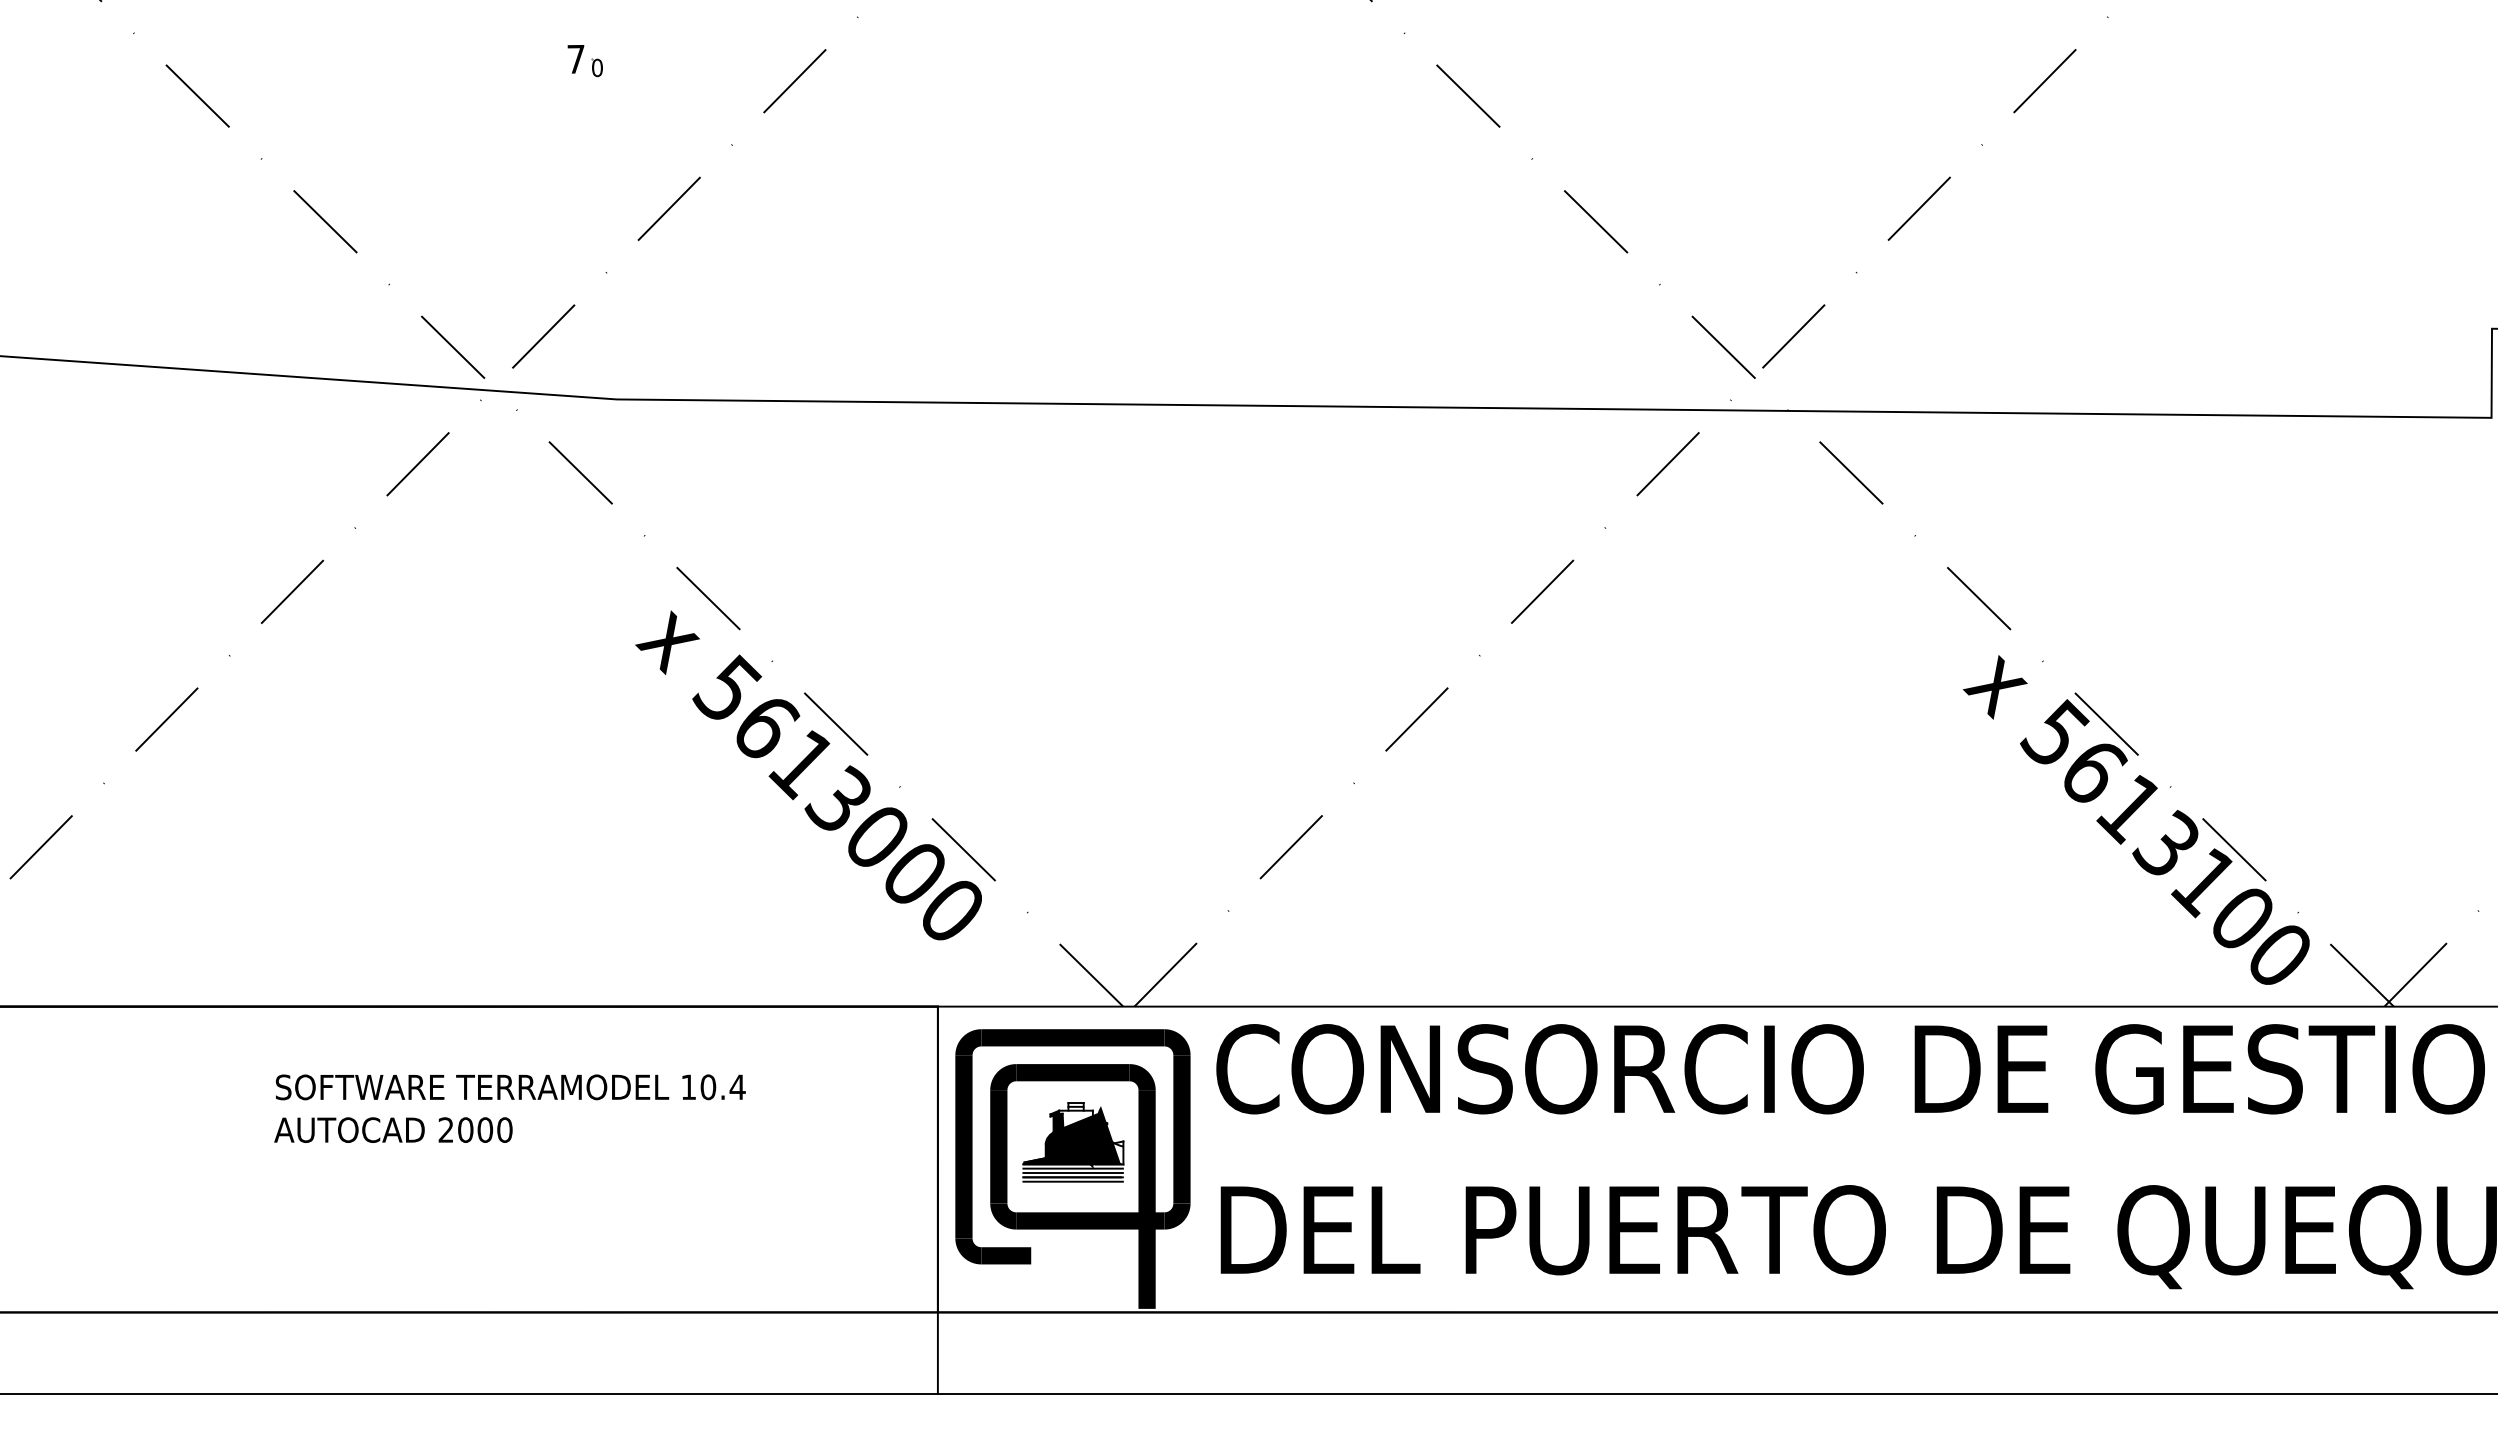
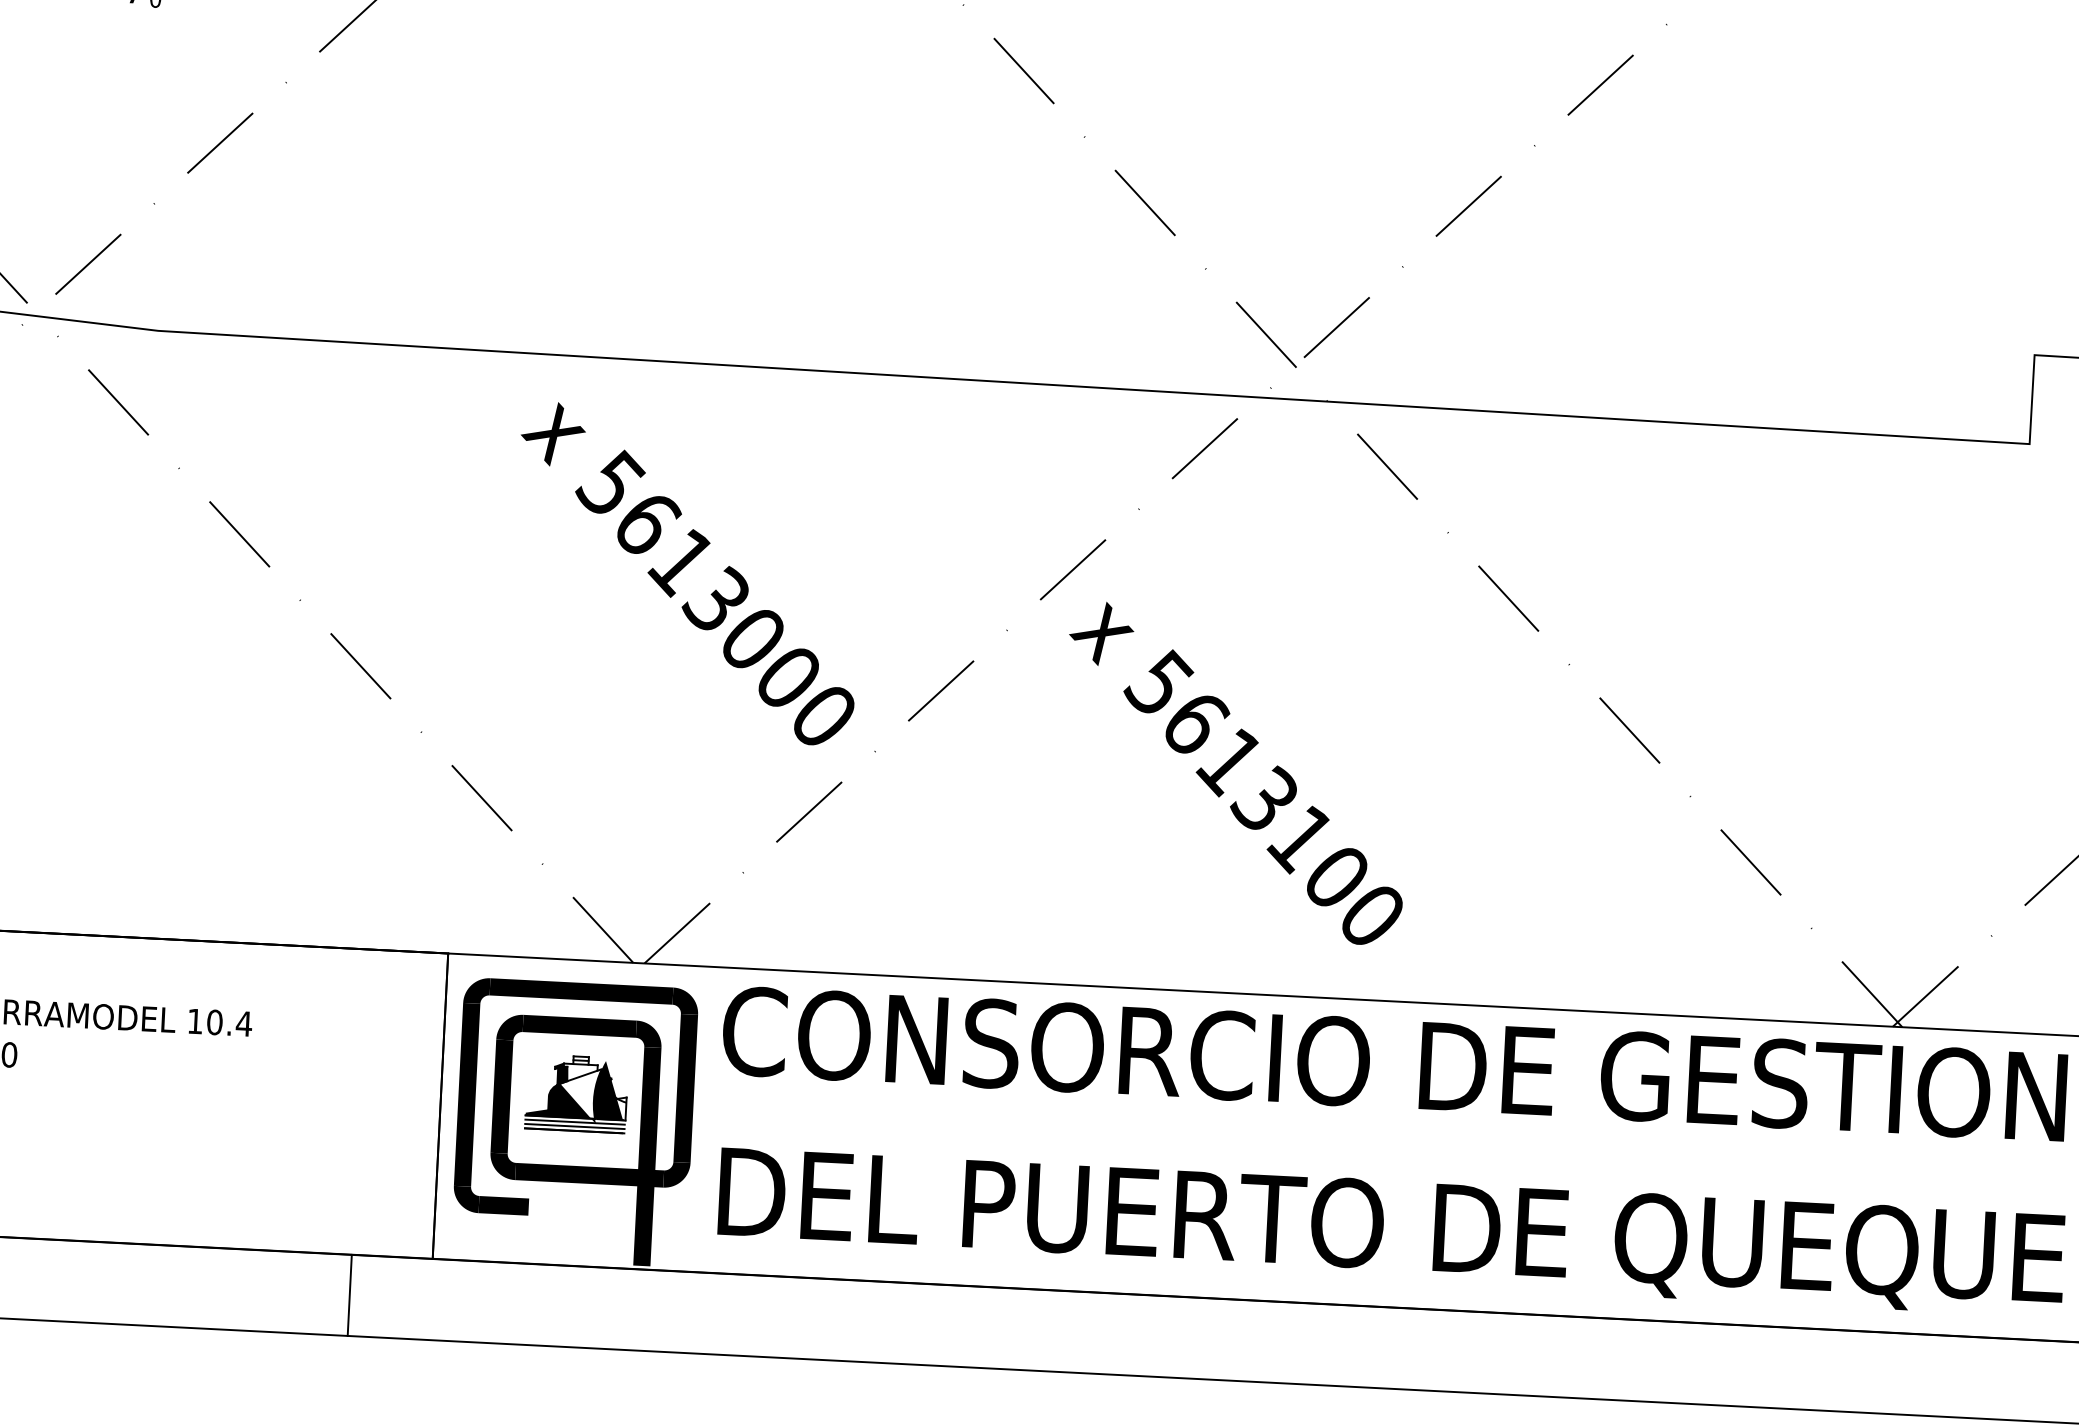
text: (808, 775) -> (687, 573), moved
text: (2135, 819) -> (1234, 772), moved
fill: (1061, 1137) -> (565, 1090), removed
line: (1072, 1181) -> (573, 1134), removed
line: (937, 1352) -> (349, 1294), moved

